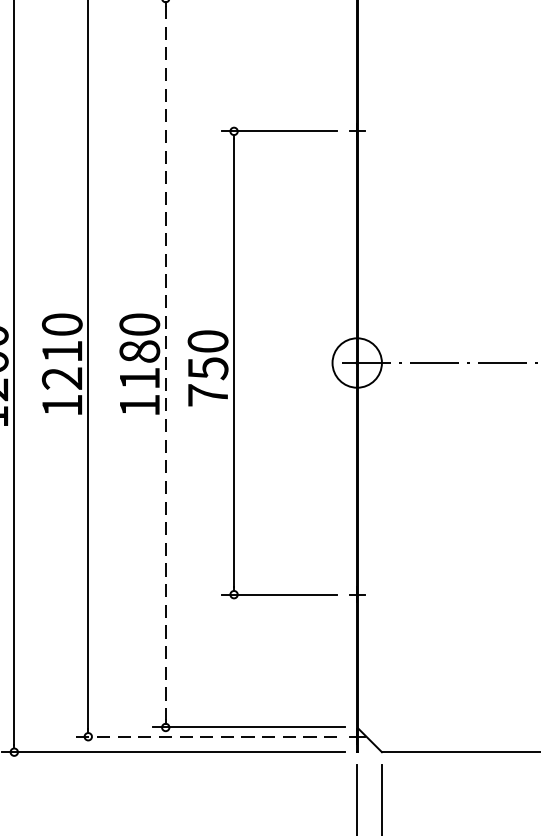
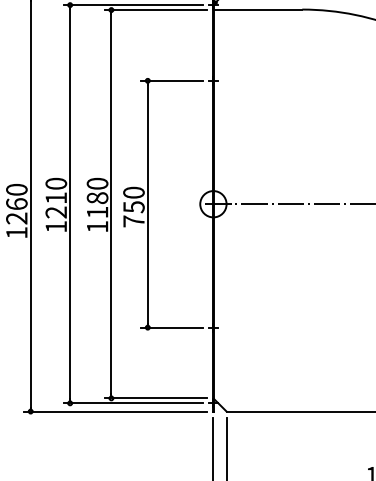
line: (165, 363) -> (111, 204), dashed -> solid
line: (207, 737) -> (133, 403), dashed -> solid

